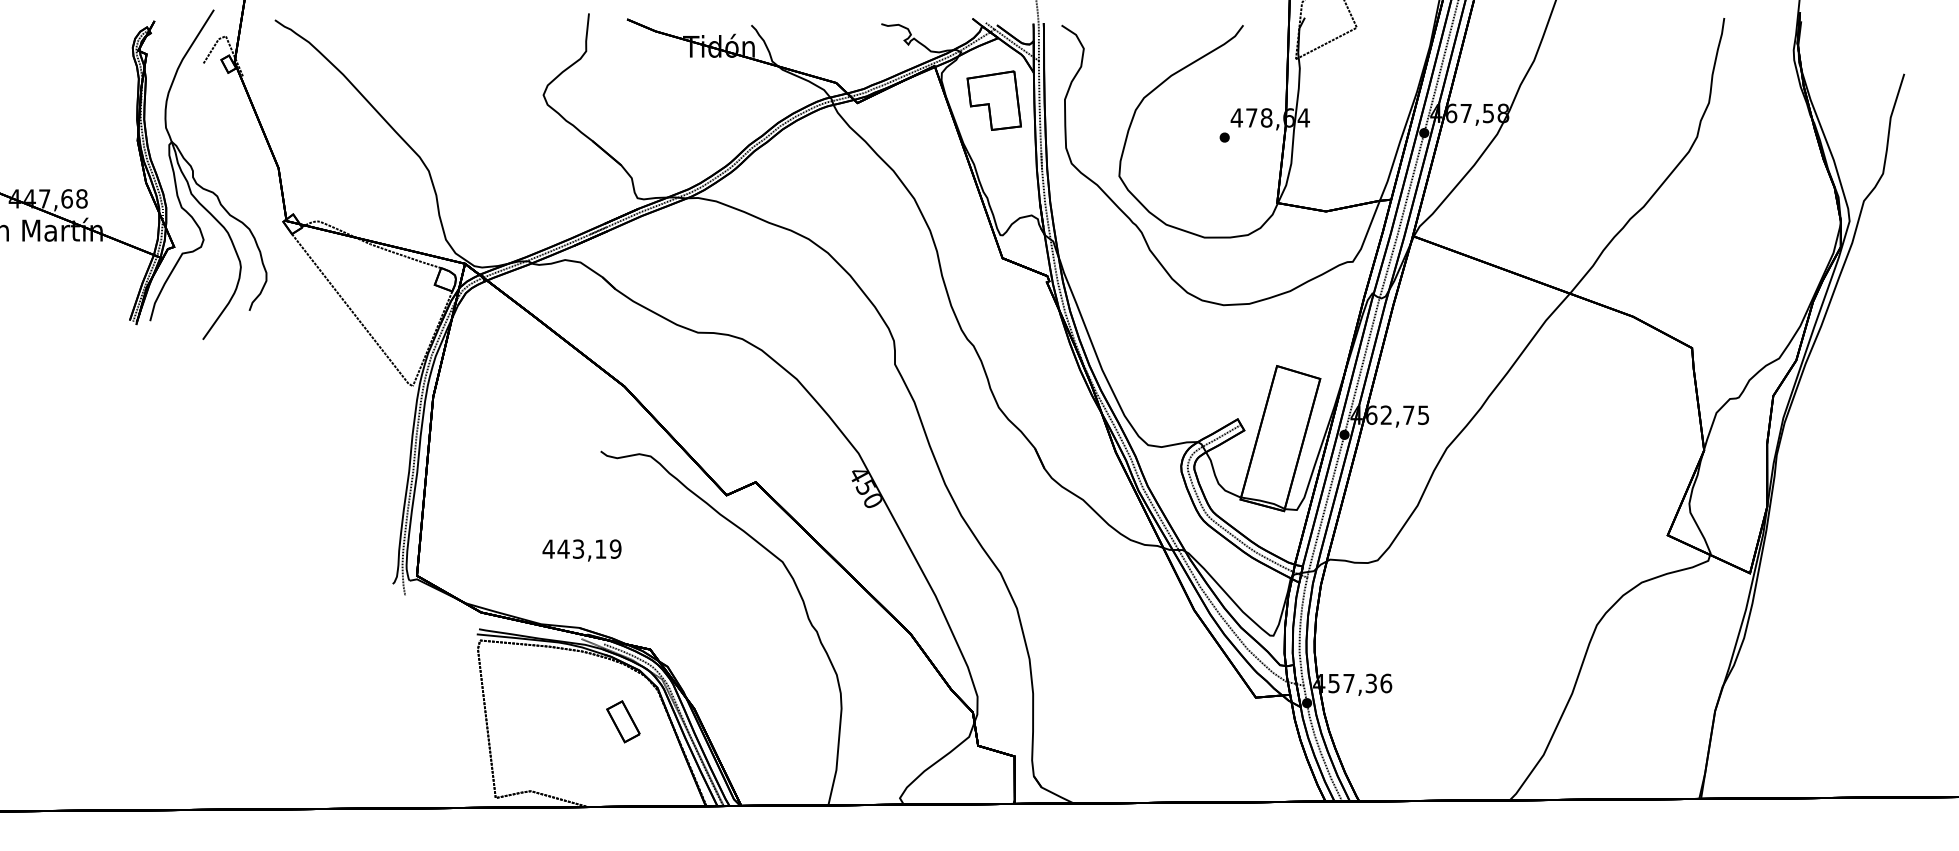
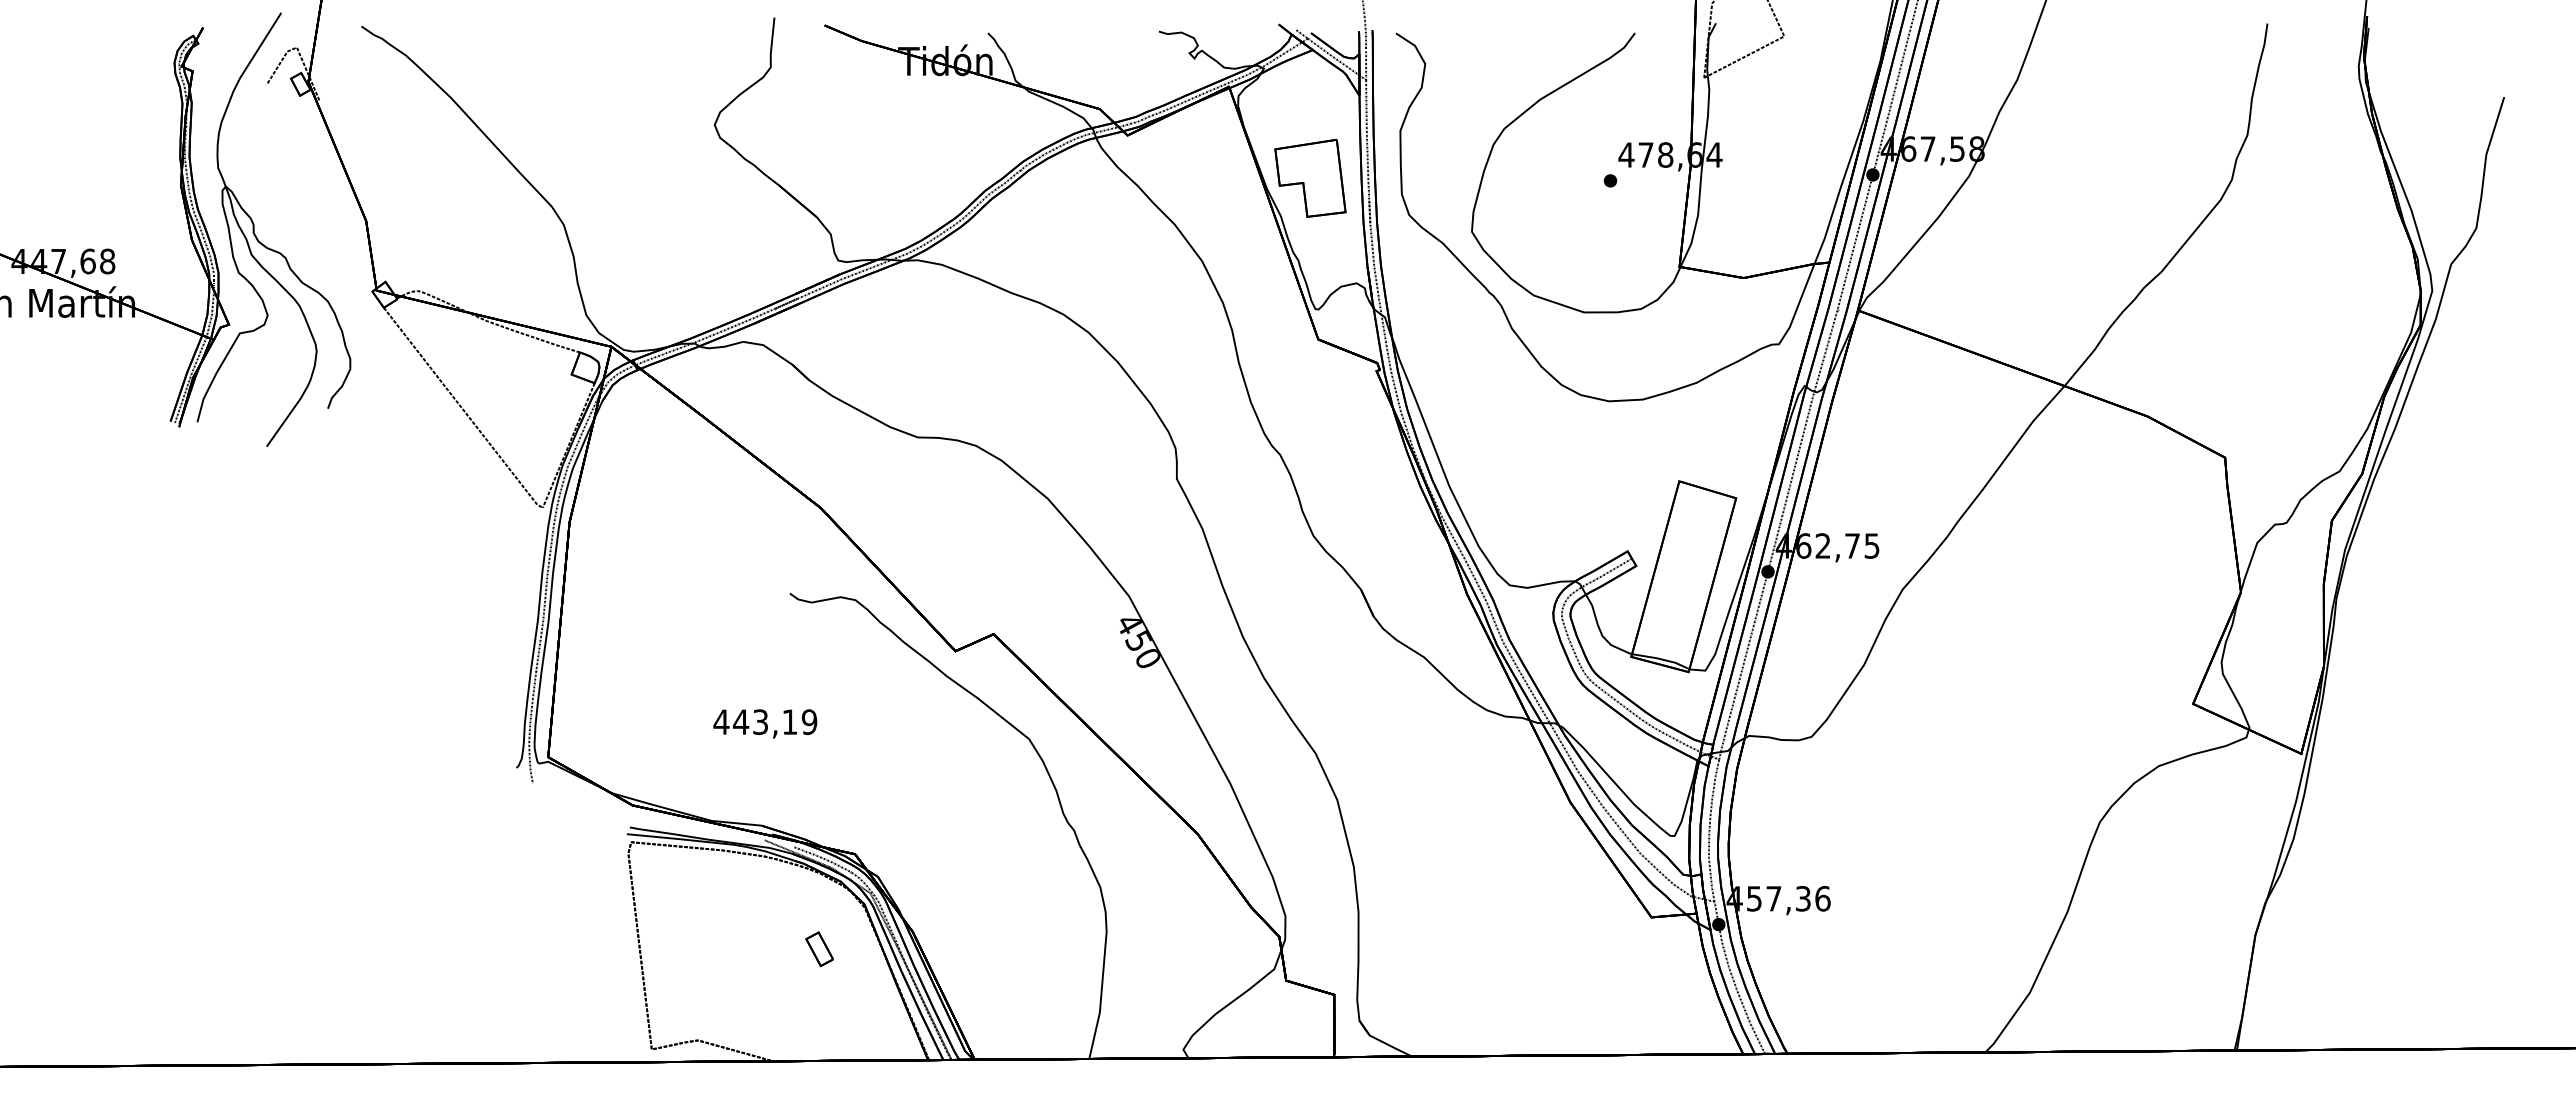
part: (994, 100) -> (1310, 177), moved
part: (623, 722) -> (819, 949), size x0.62

